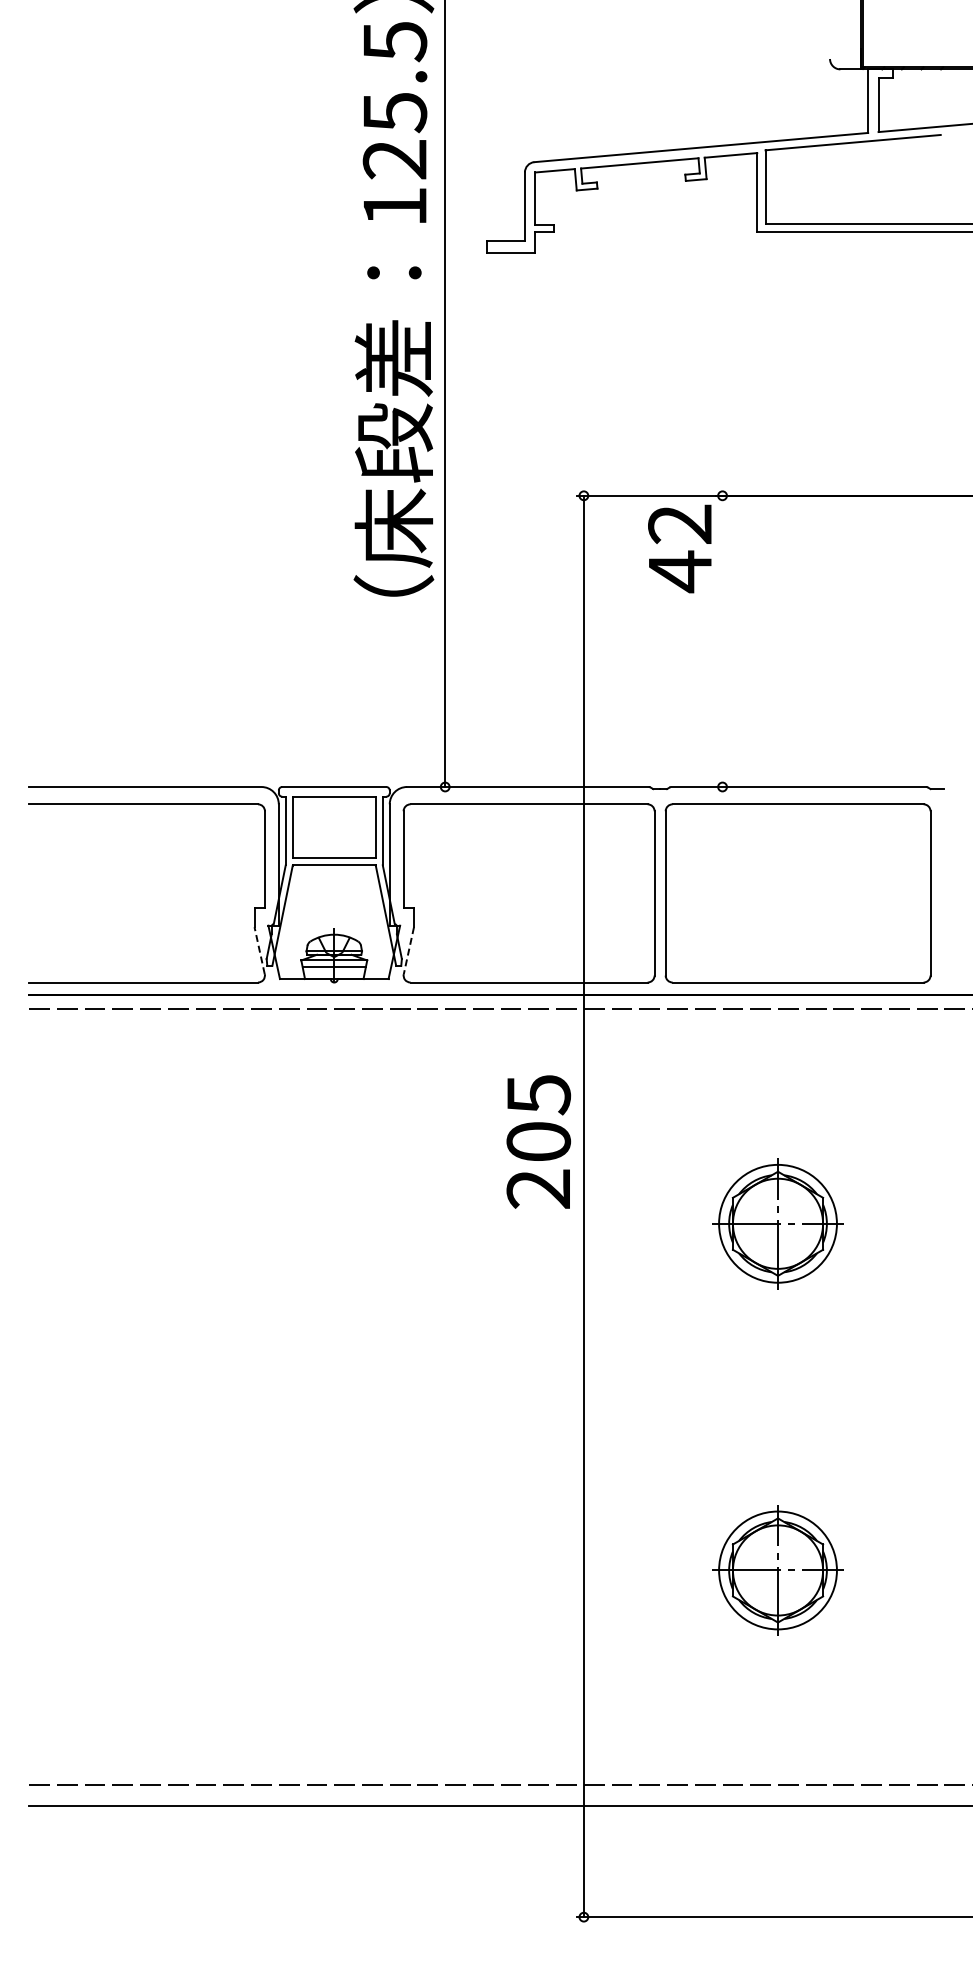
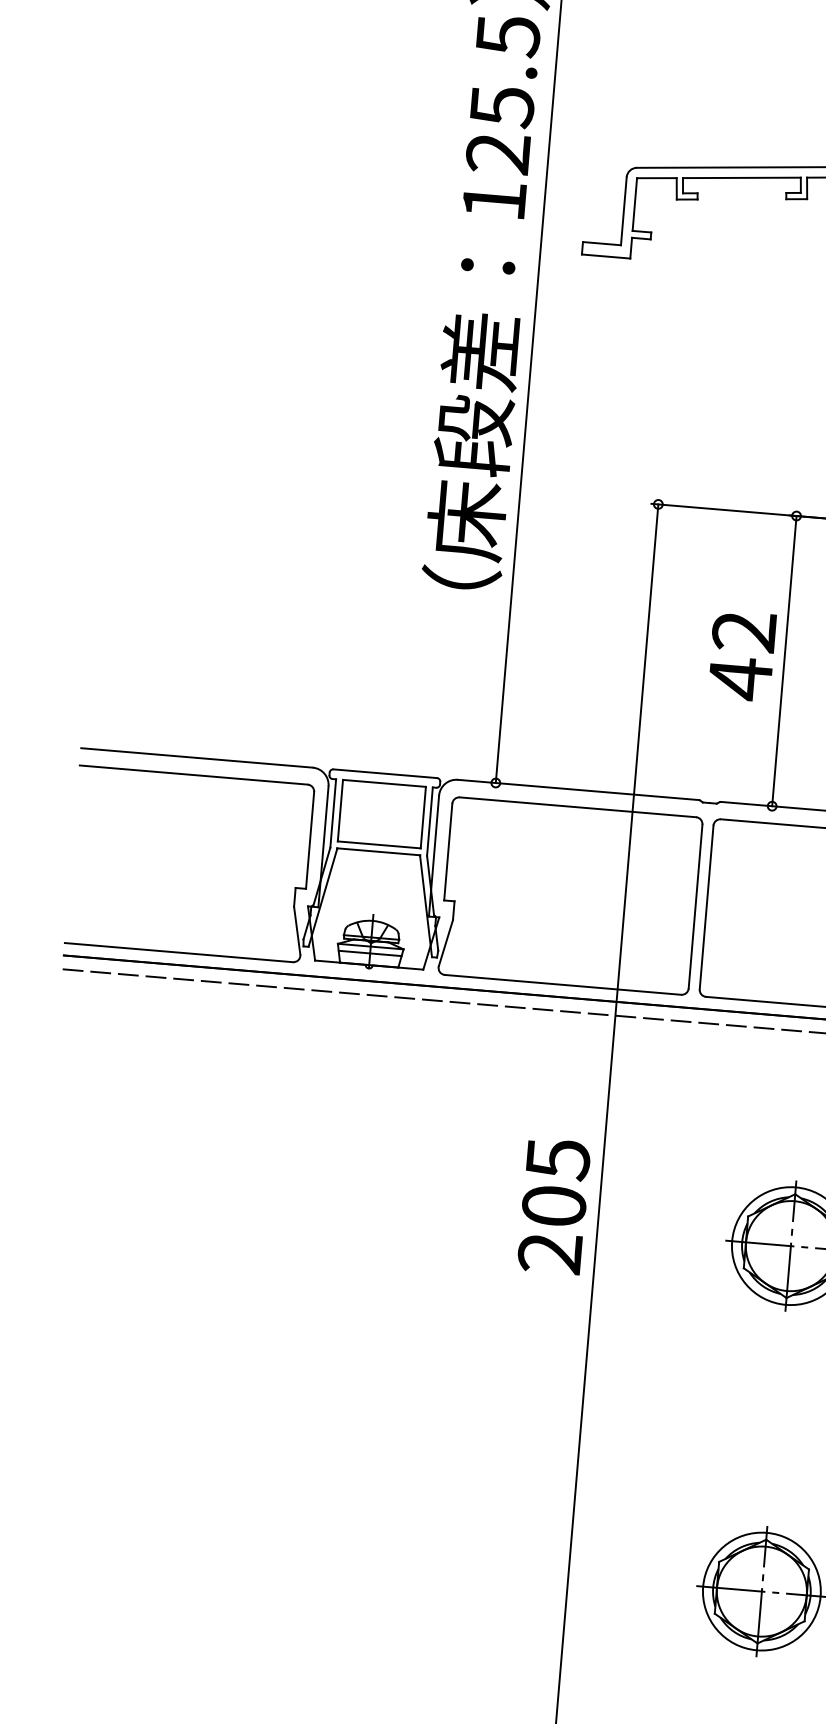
text: (679, 548) -> (741, 655), moved
line: (722, 641) -> (784, 661), added
line: (259, 950) -> (297, 930), dashed -> solid
line: (408, 951) -> (445, 943), dashed -> solid
text: (538, 1141) -> (553, 1205), moved

